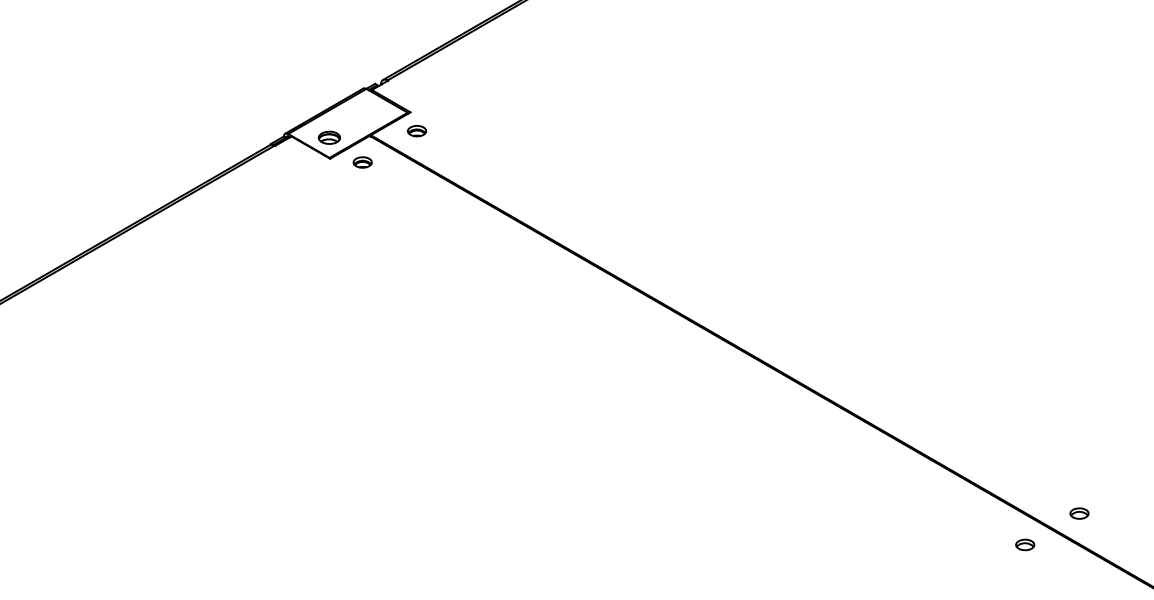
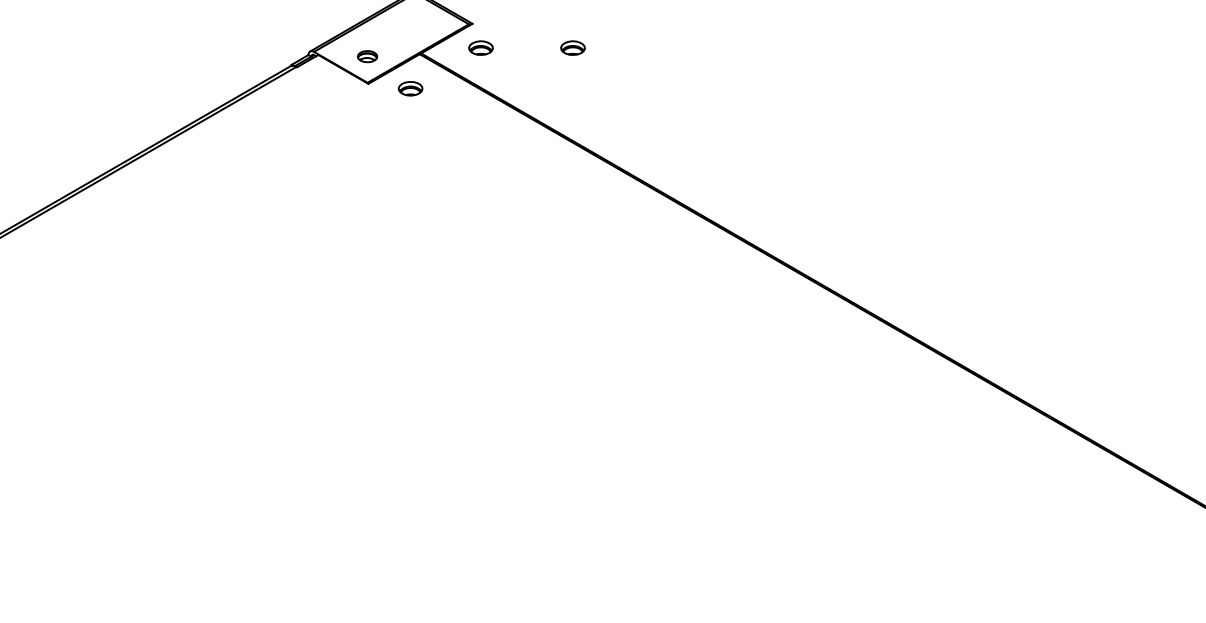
part: (488, 131) -> (573, 48), added
part: (329, 137) -> (367, 56), size x0.7

